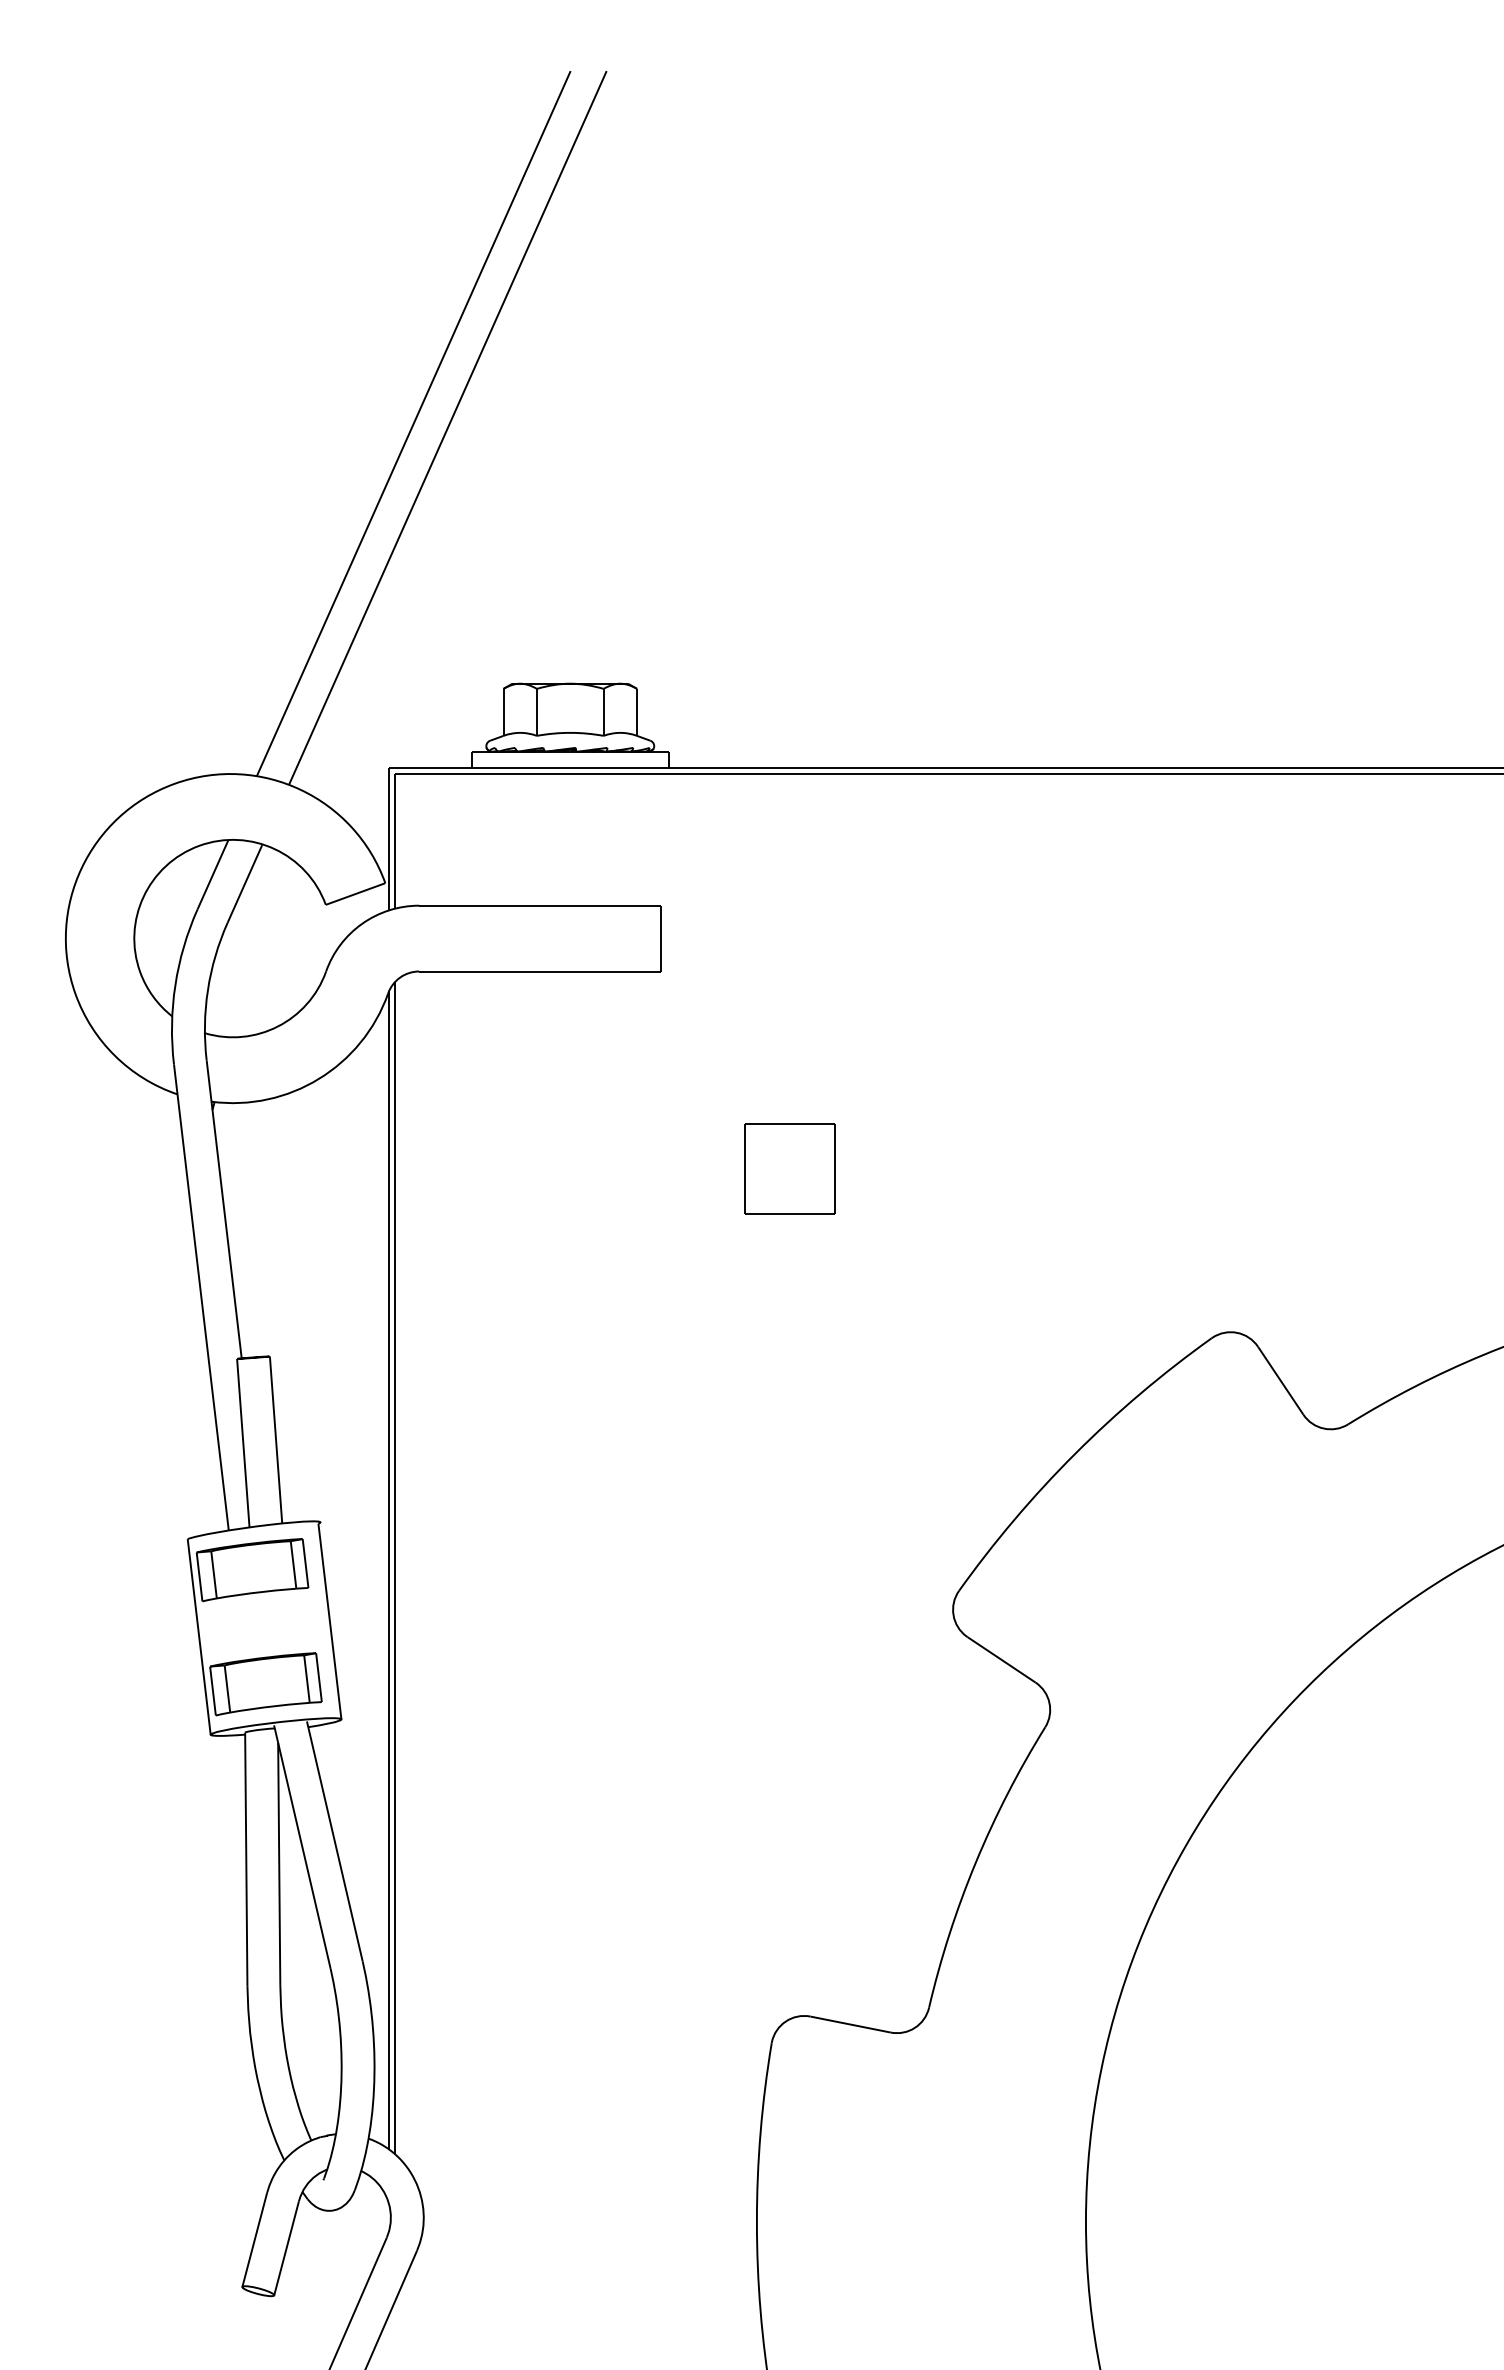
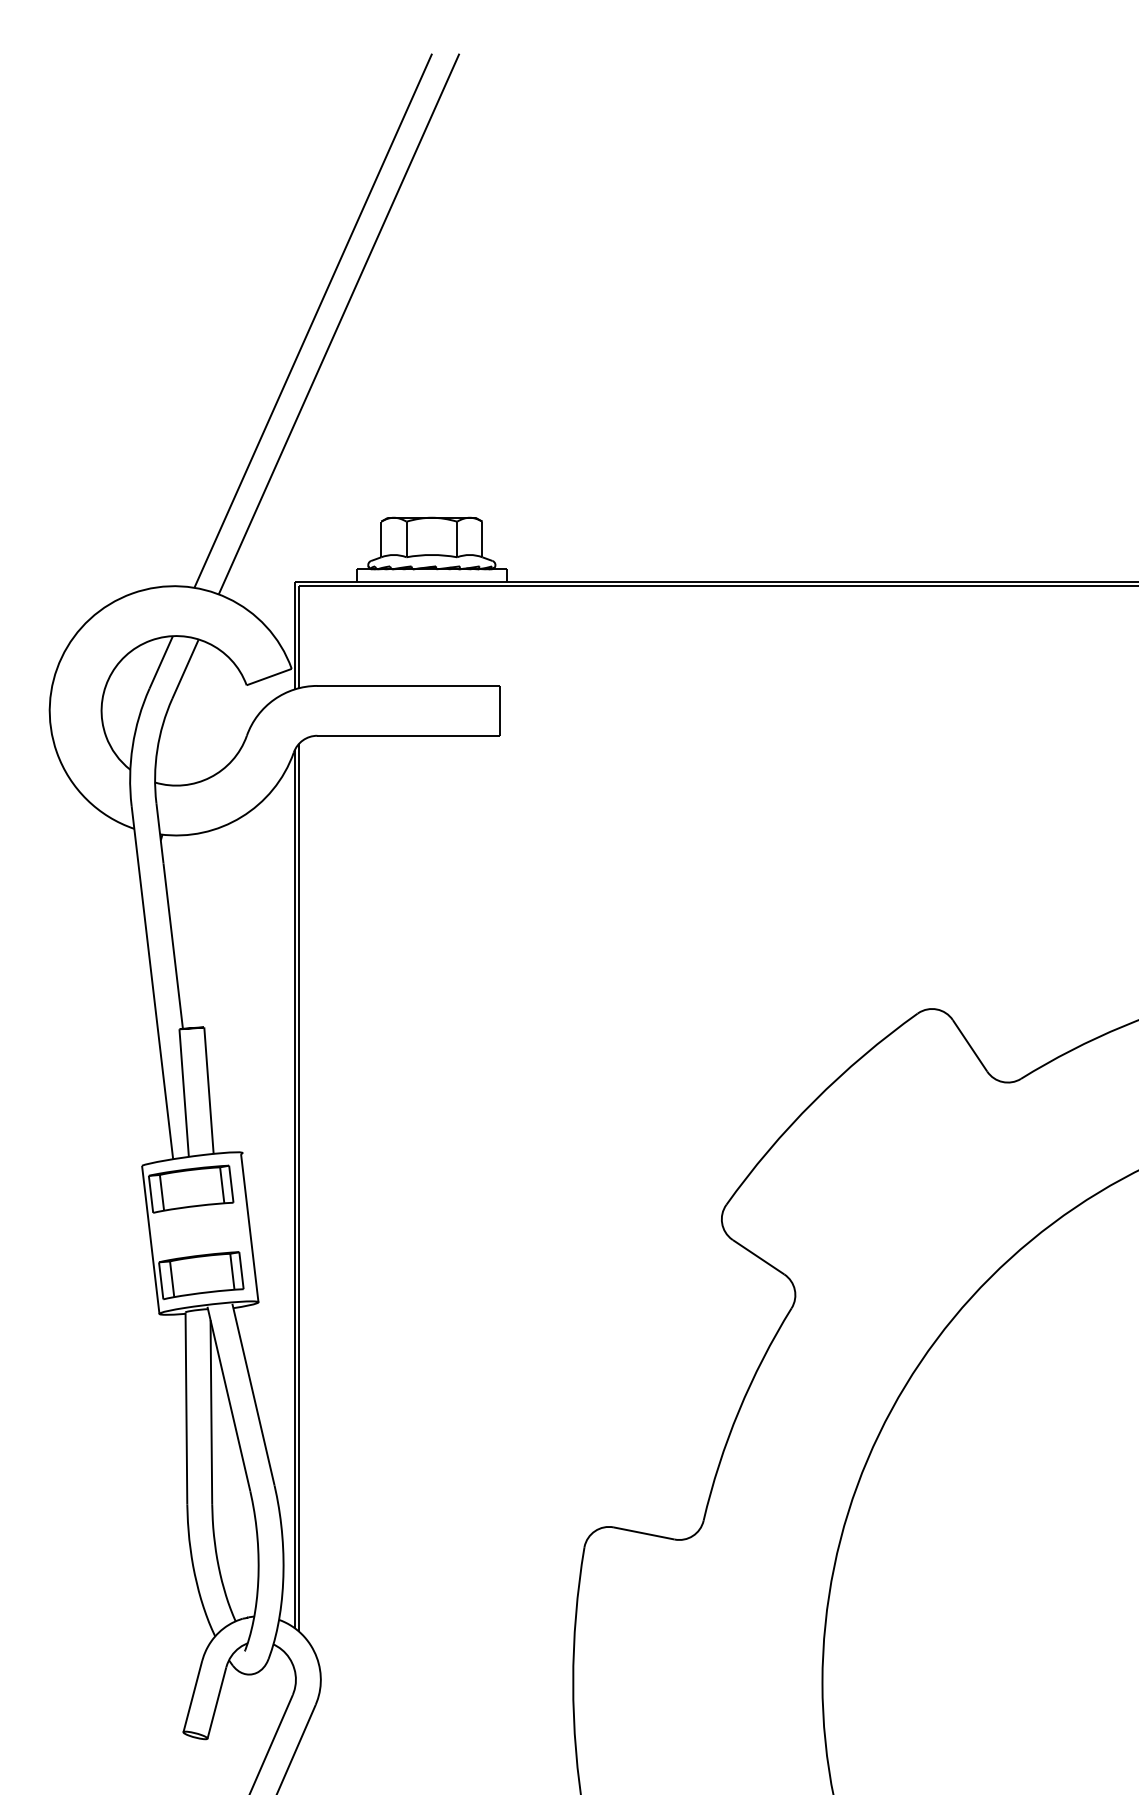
part: (789, 1168) -> (597, 885), removed

